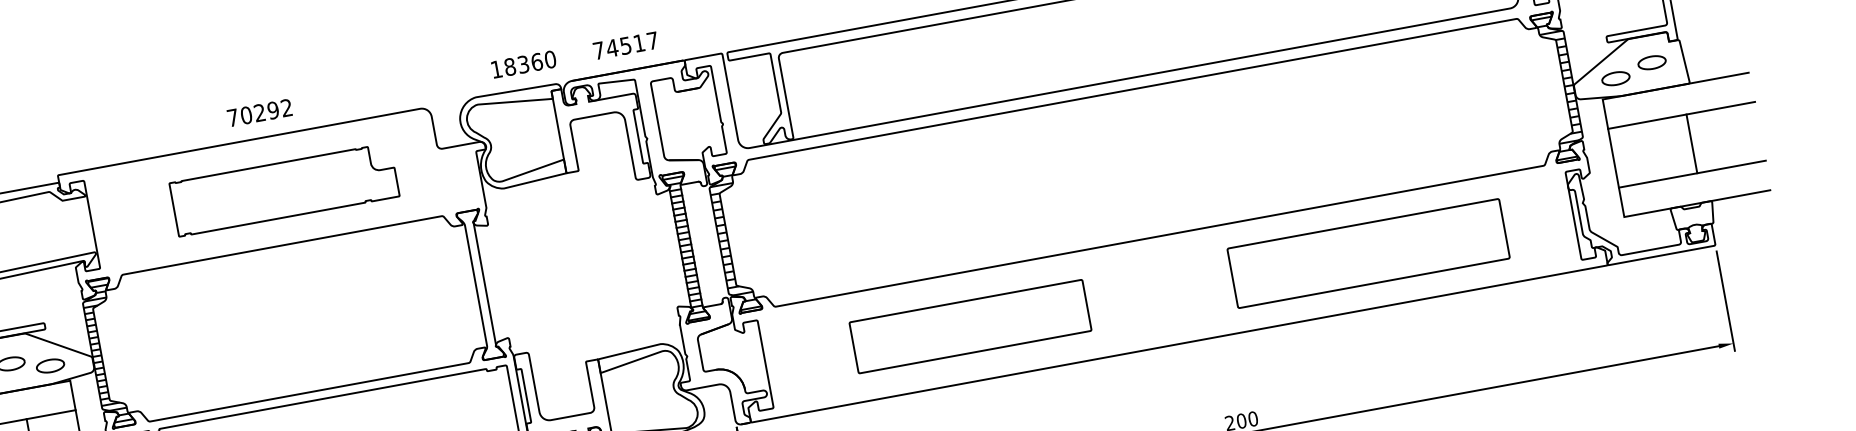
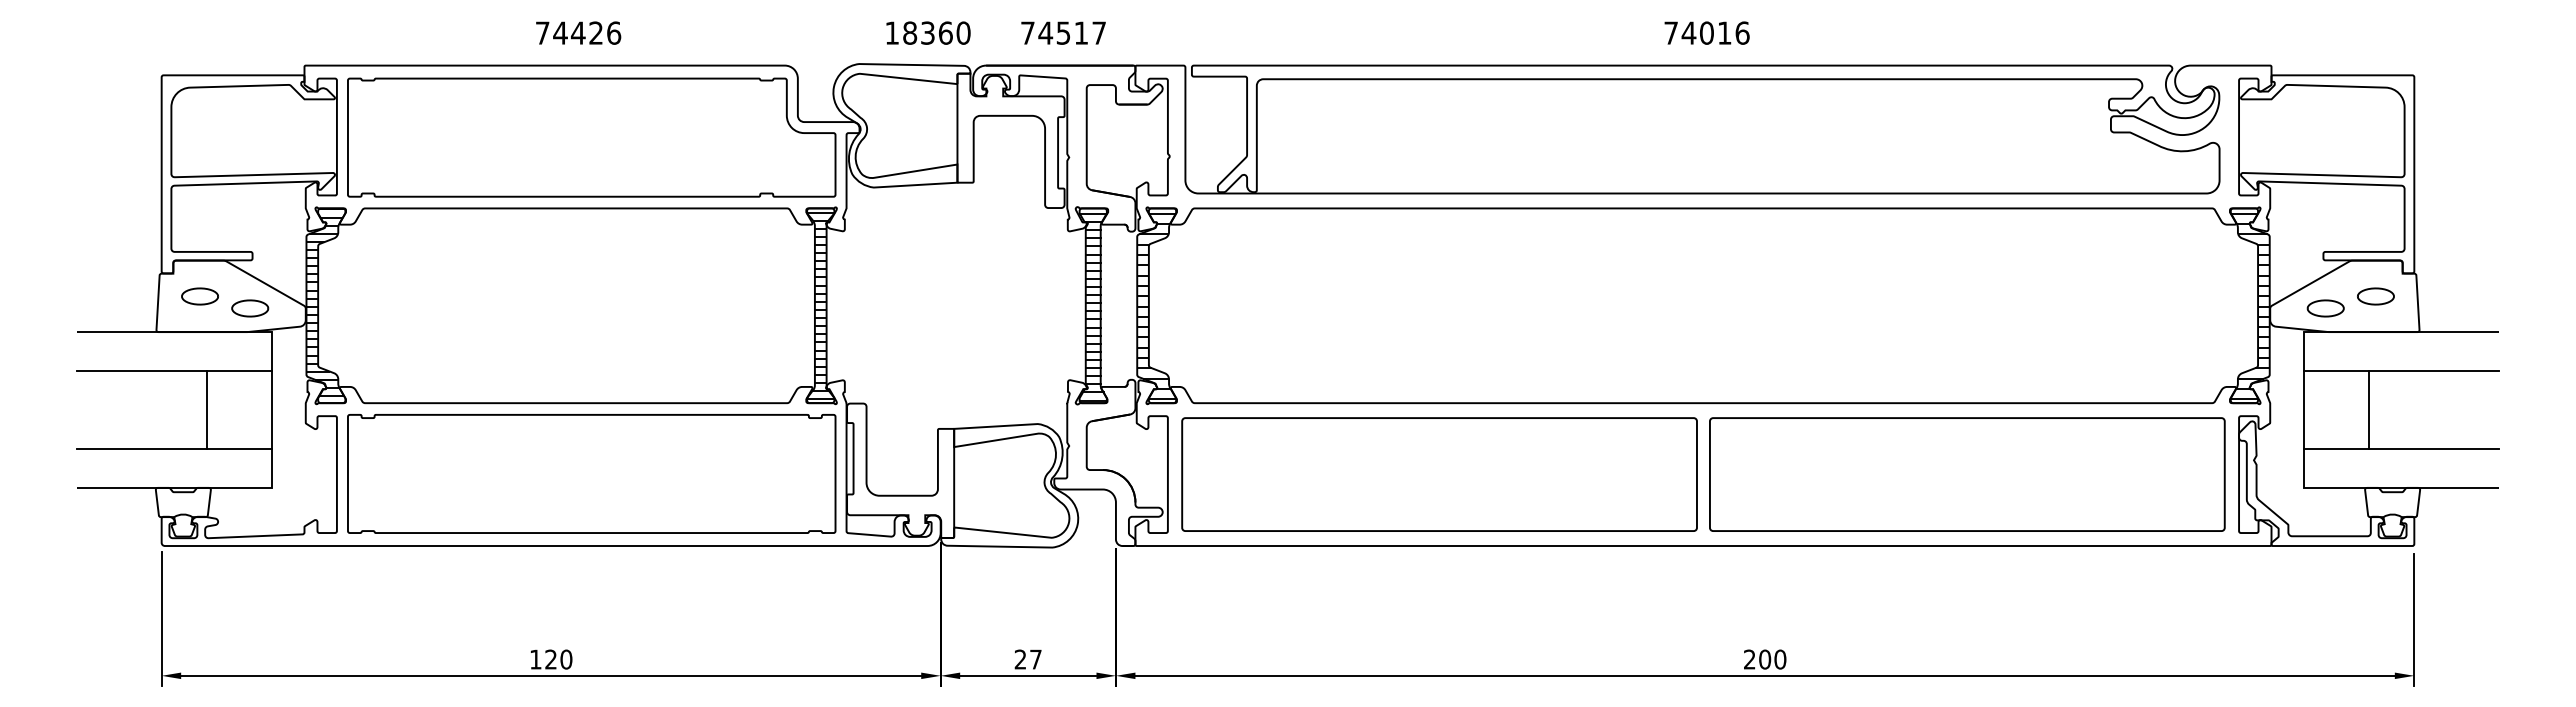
text: (266, 111) -> (587, 32), 70292 -> 74426
line: (1691, 143) -> (2368, 409), moved
part: (284, 189) -> (591, 137), size x1.67
part: (1368, 253) -> (1967, 474), size x1.43
hatch: (480, 284) -> (820, 305), added
part: (970, 326) -> (1439, 474), size x1.67

